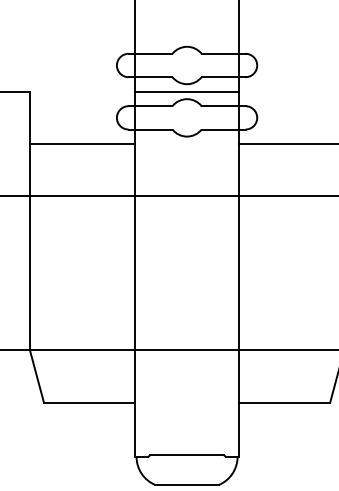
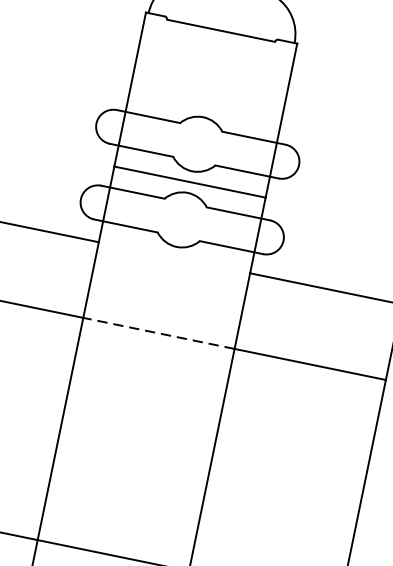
line: (186, 196) -> (158, 333), solid -> dashed

